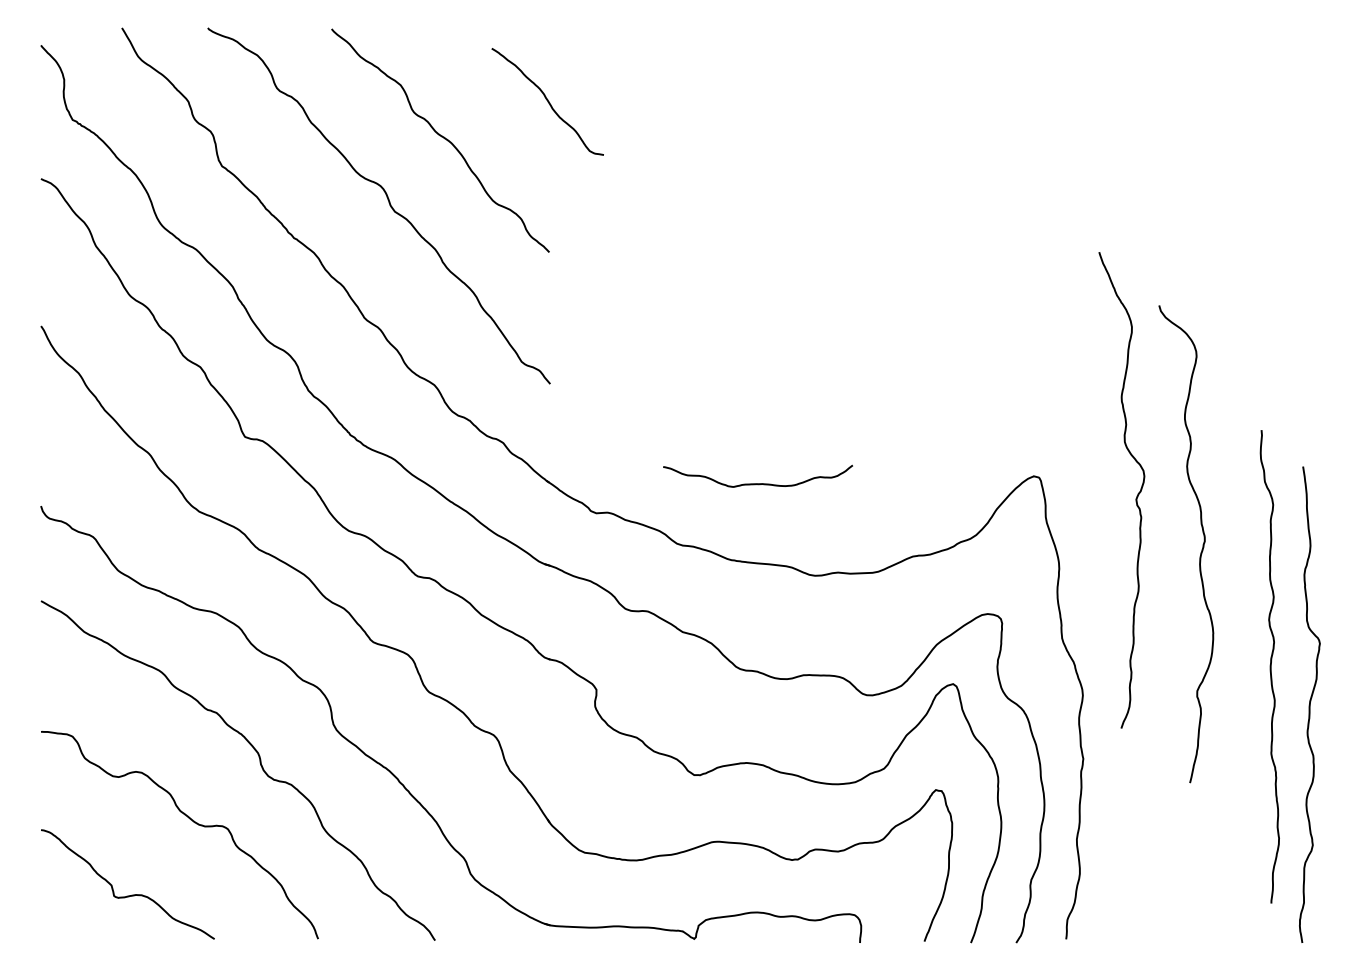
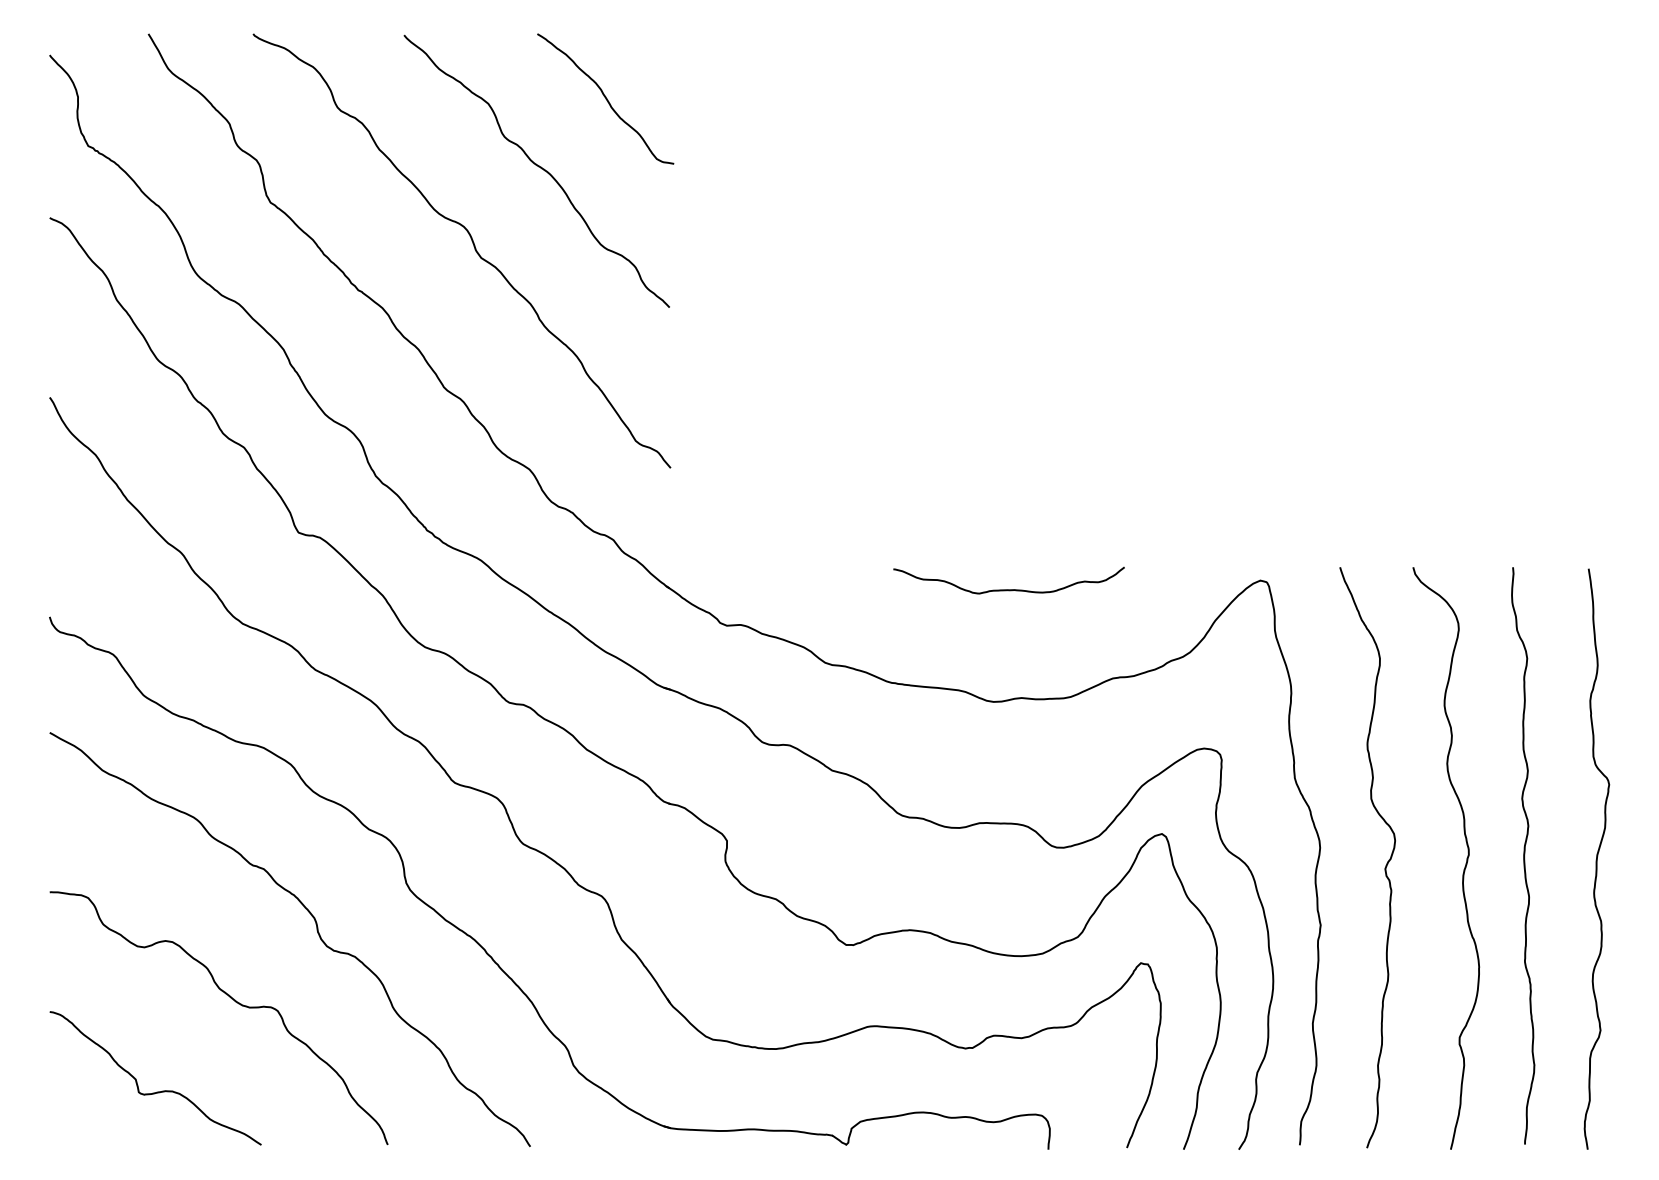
curve: (547, 101) -> (605, 98), moved
curve: (757, 483) -> (1008, 589), moved
curve: (1136, 496) -> (1385, 865), moved
curve: (1202, 548) -> (1465, 863), moved
curve: (1270, 666) -> (1523, 855), moved

